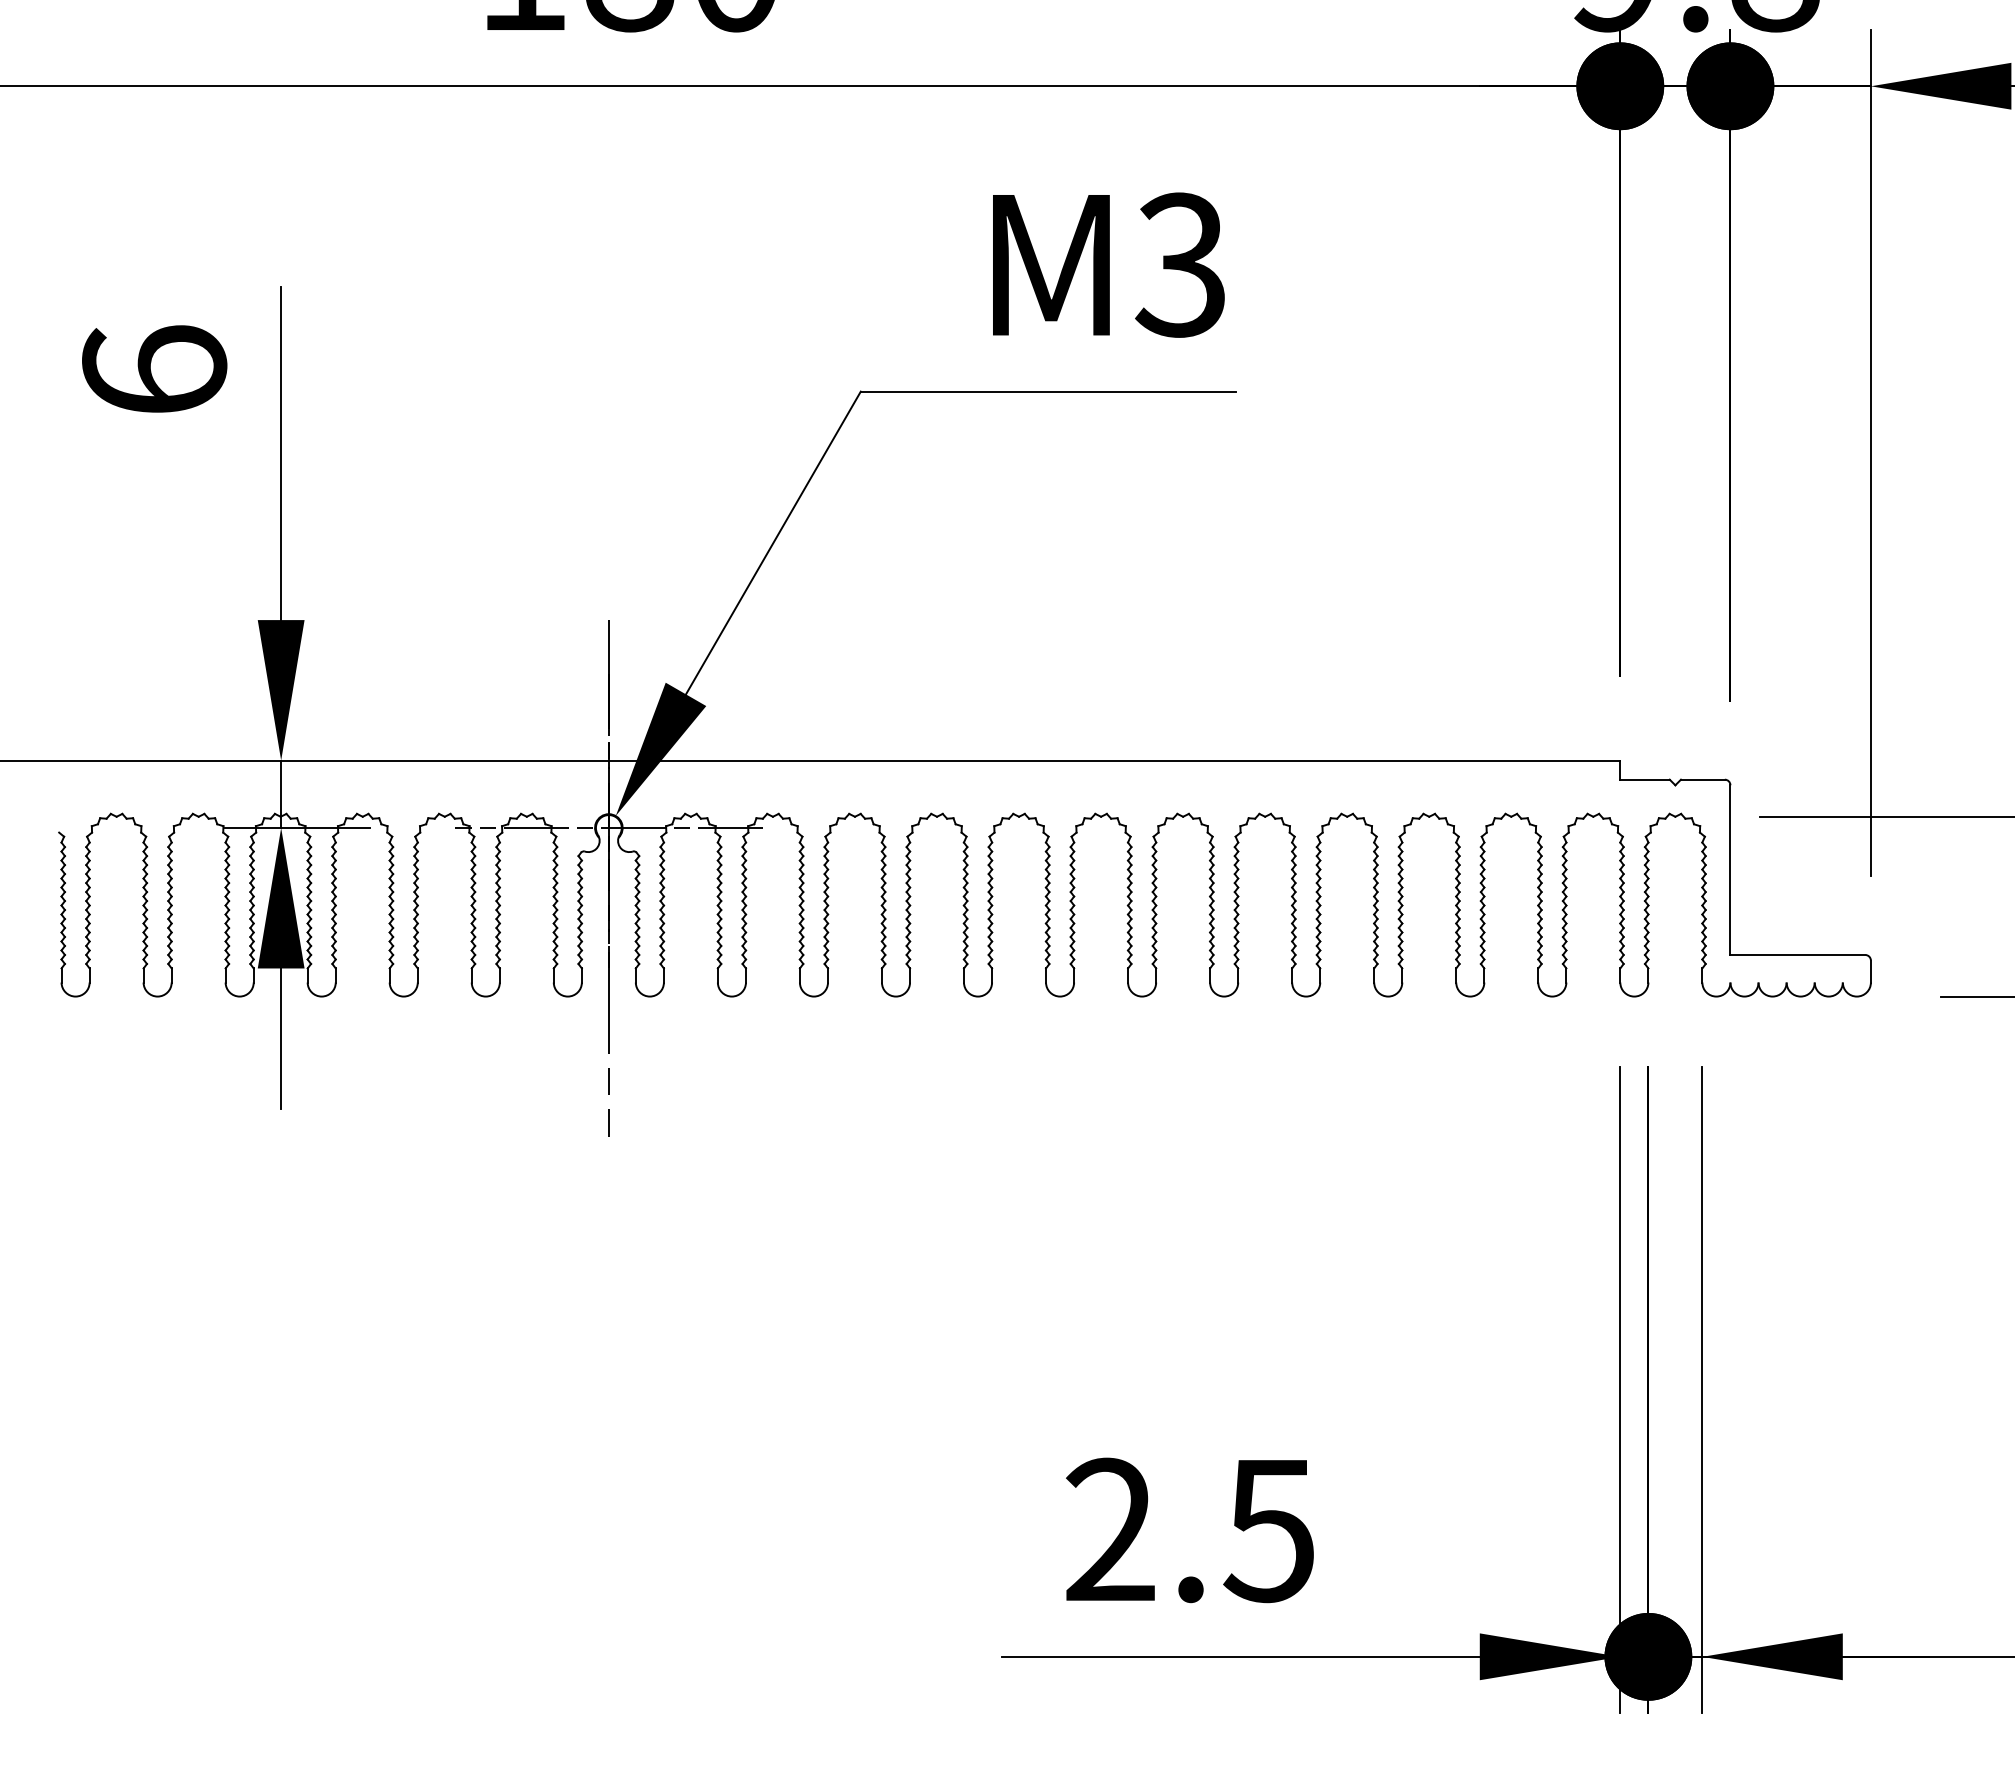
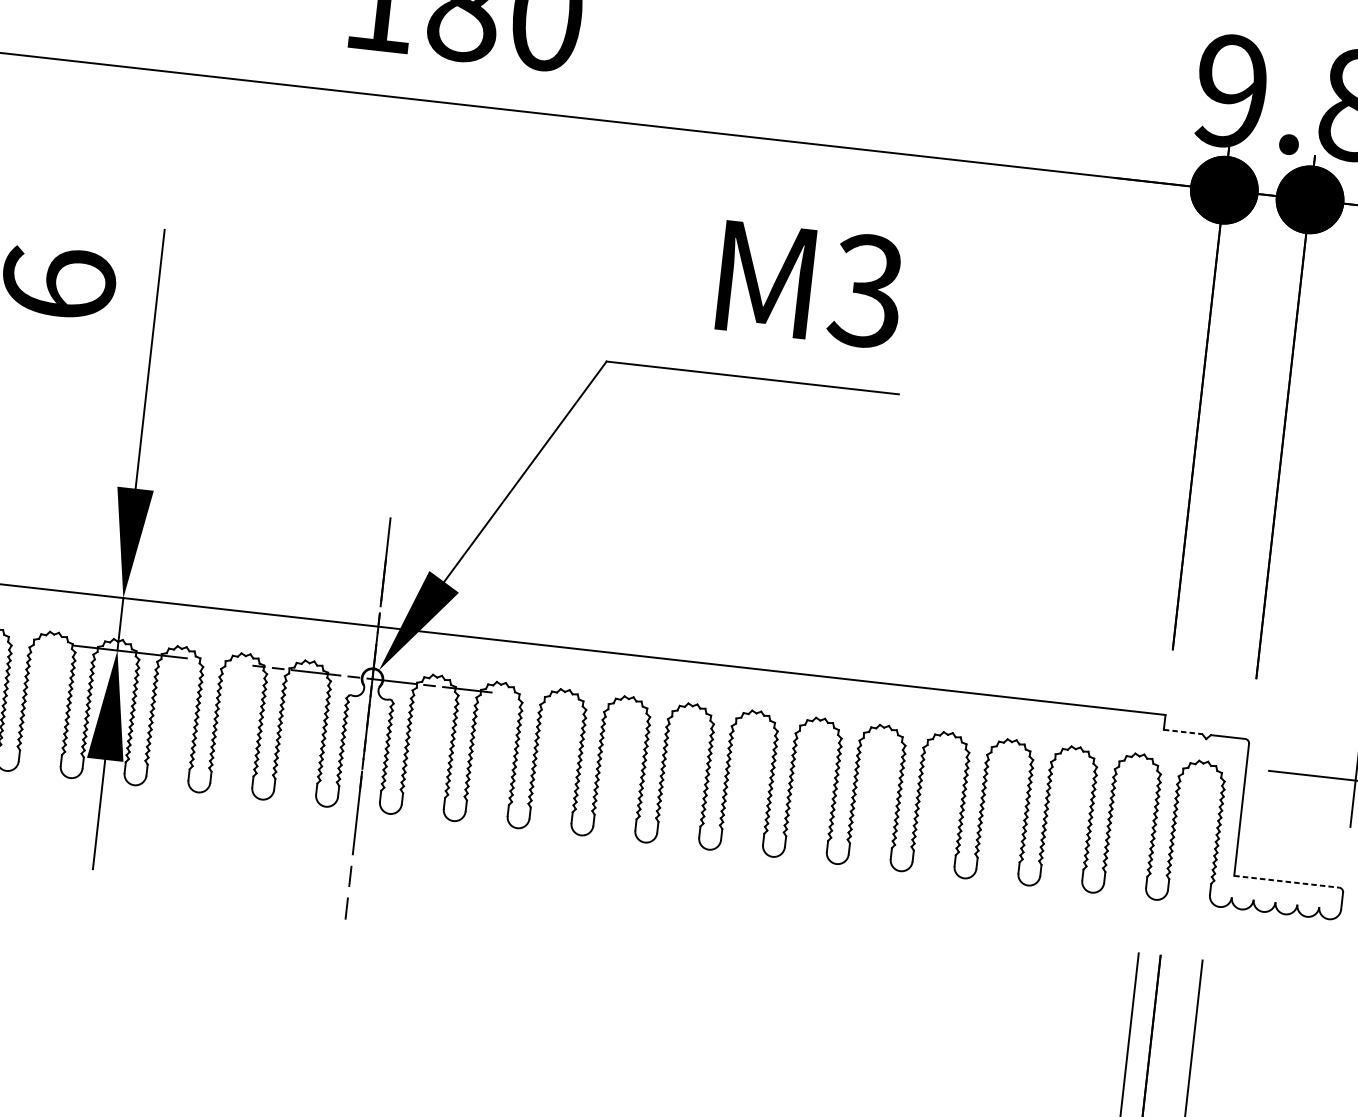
line: (1645, 779) -> (1183, 731), solid -> dashed
line: (1798, 954) -> (1287, 881), solid -> dashed

